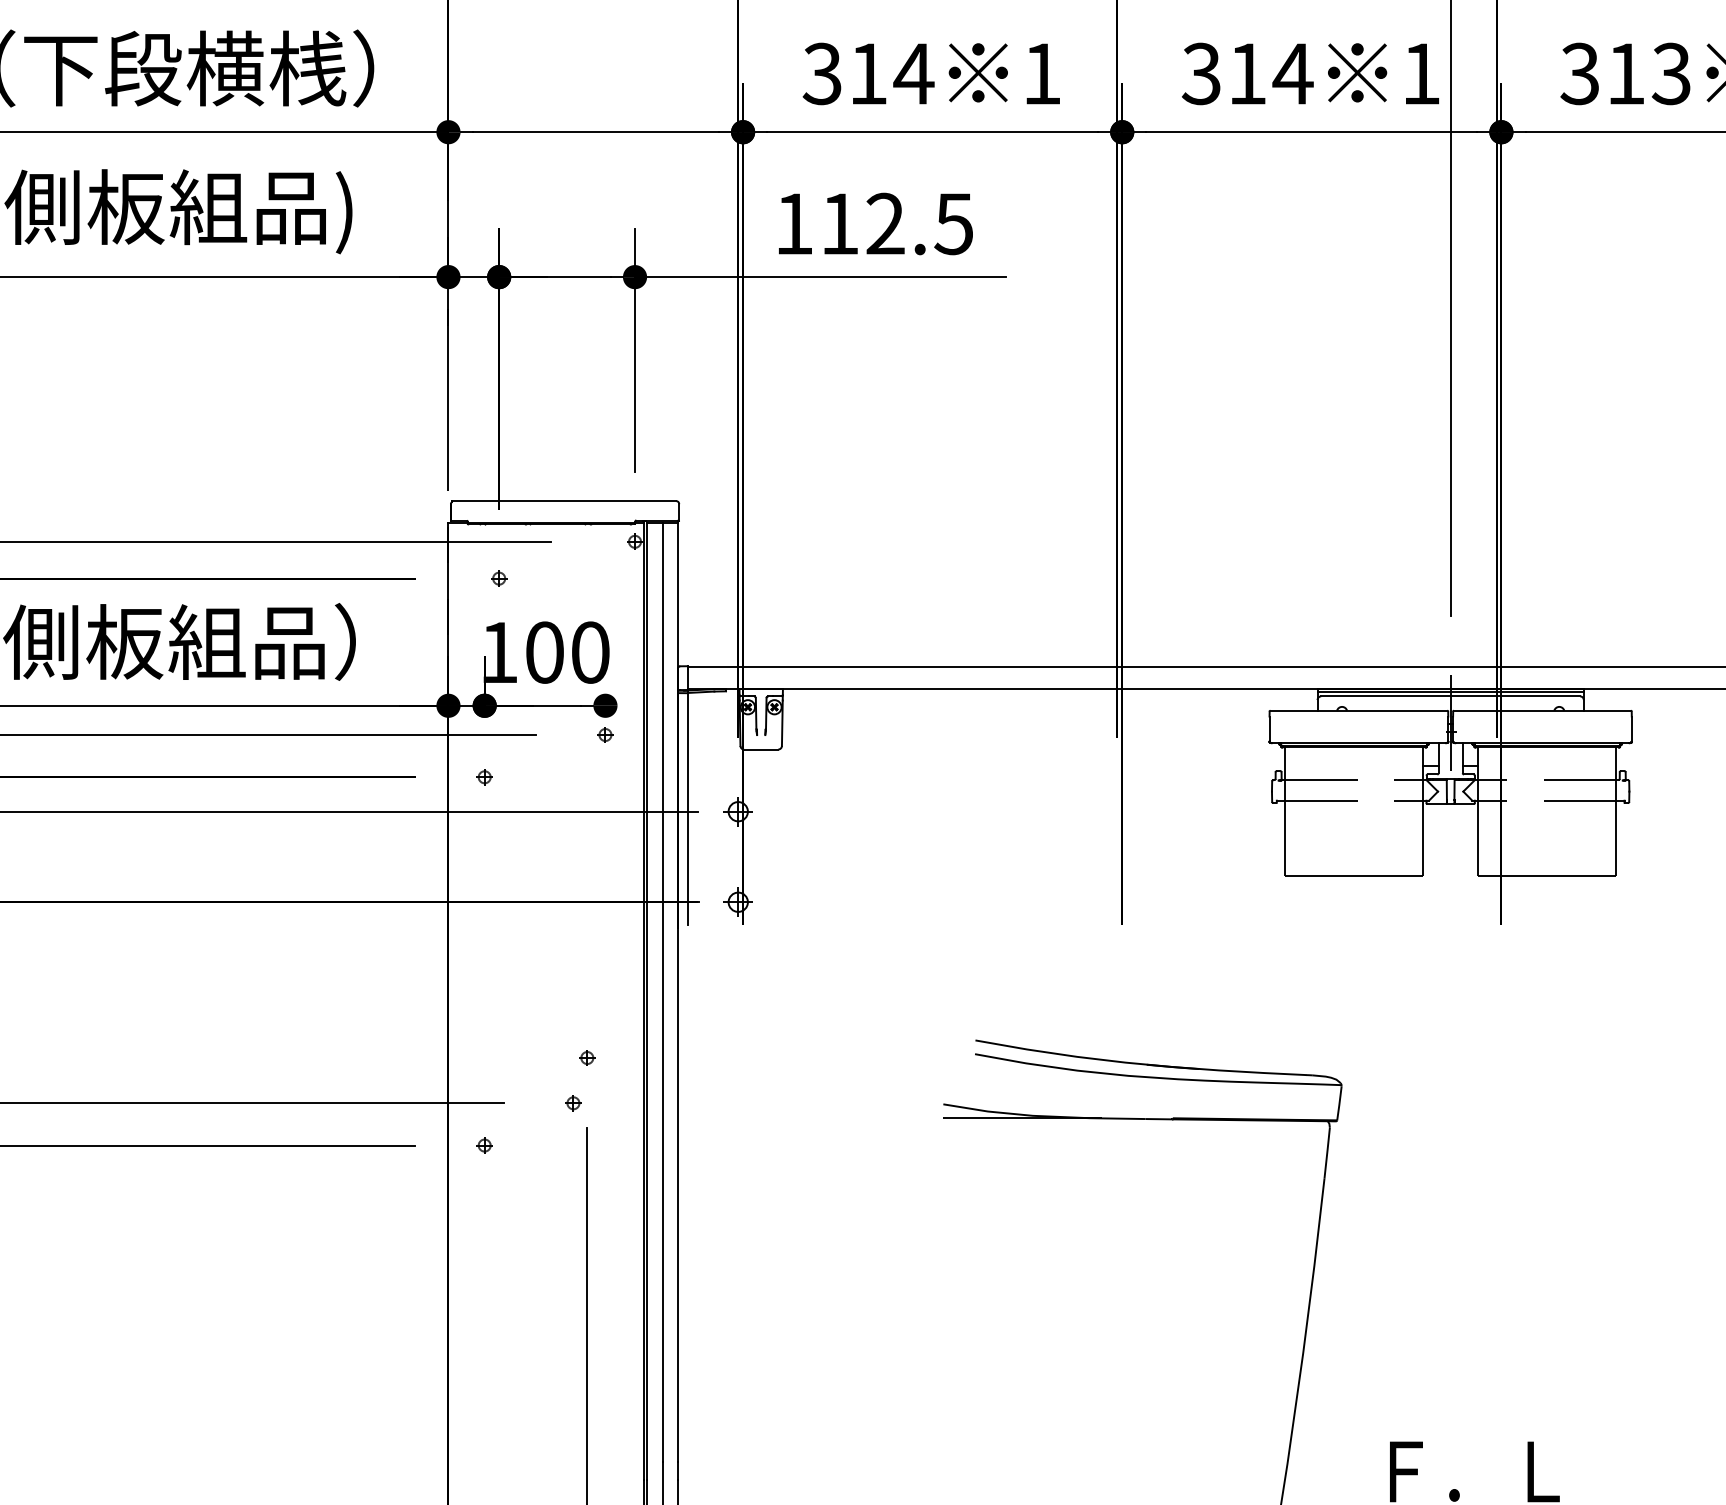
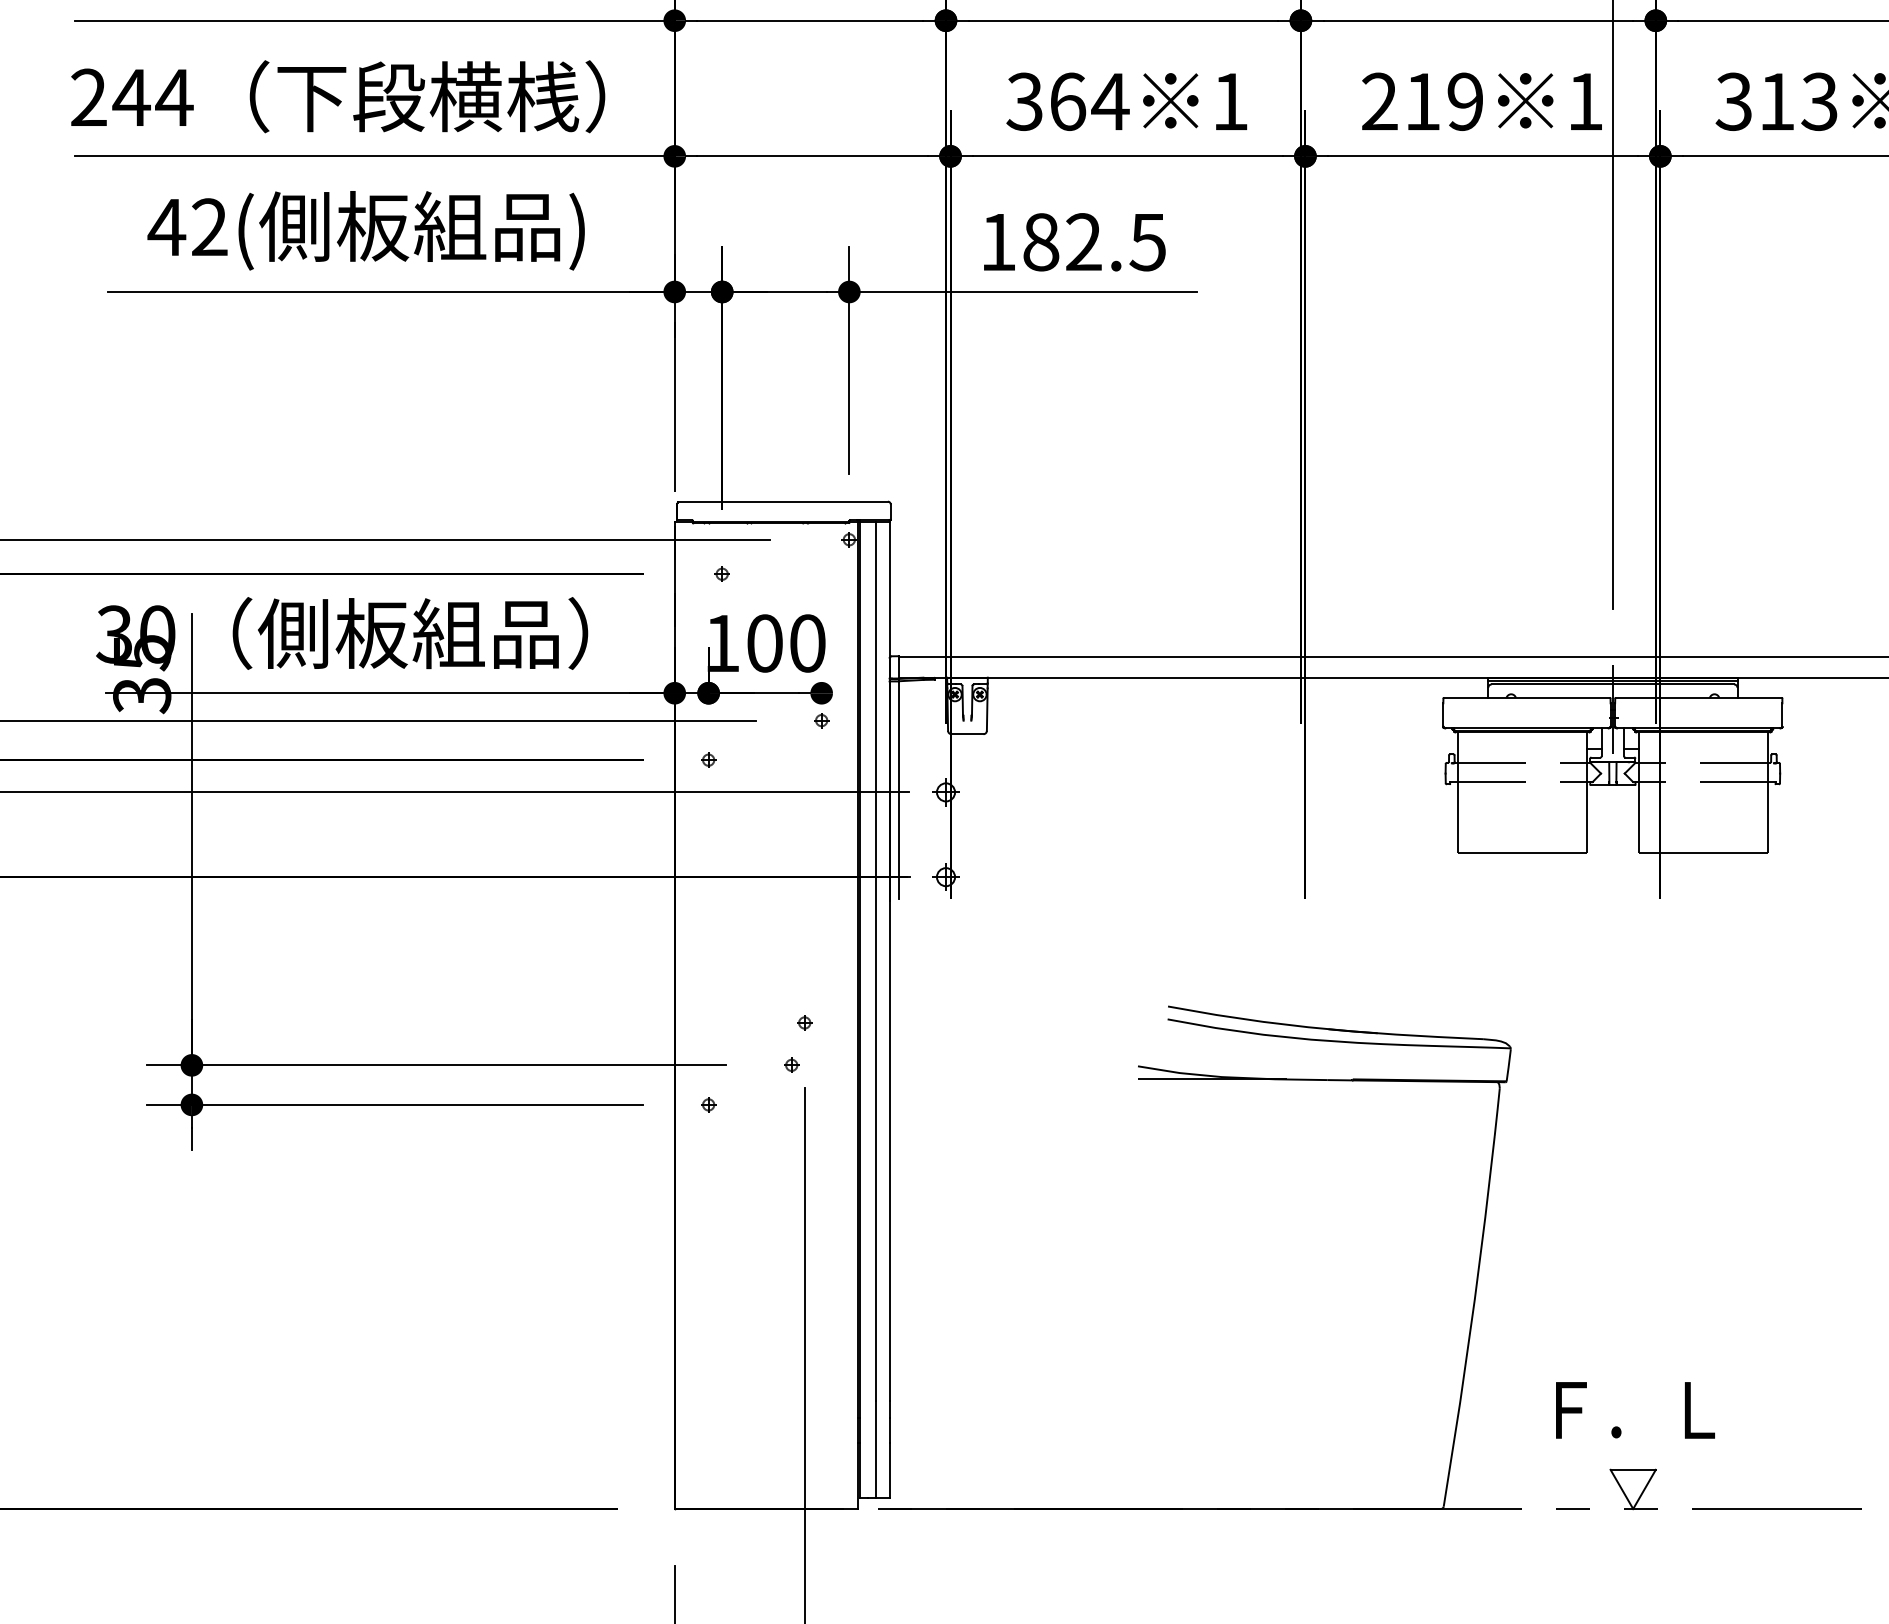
text: (869, 73) -> (1068, 101), 314 -> 364
text: (1247, 73) -> (1422, 101), 314 -> 219
text: (840, 224) -> (1041, 242), 112.5 -> 182.5

